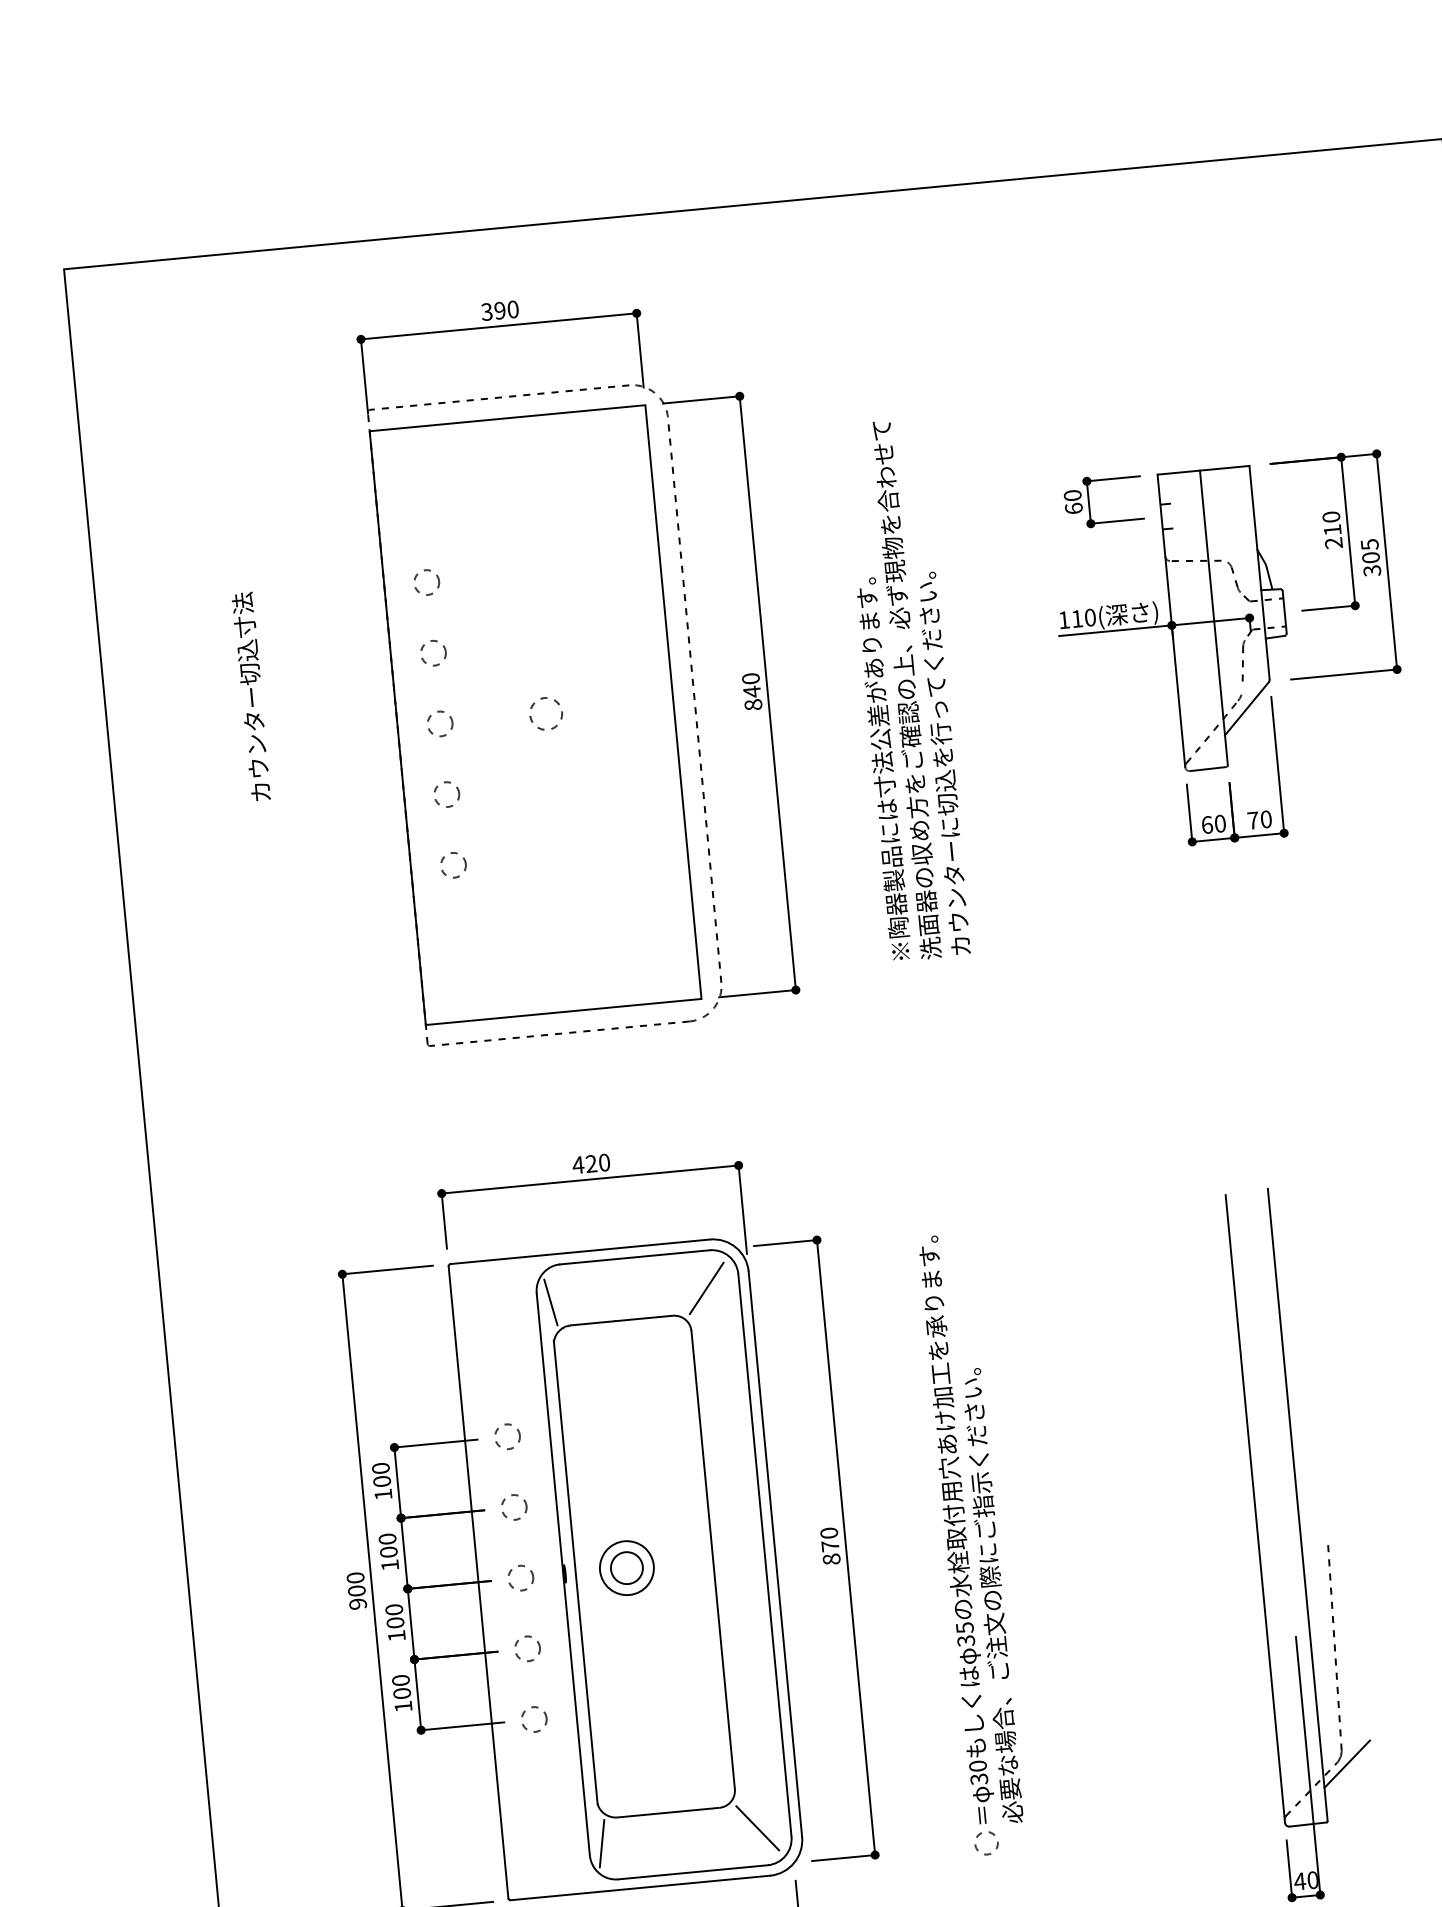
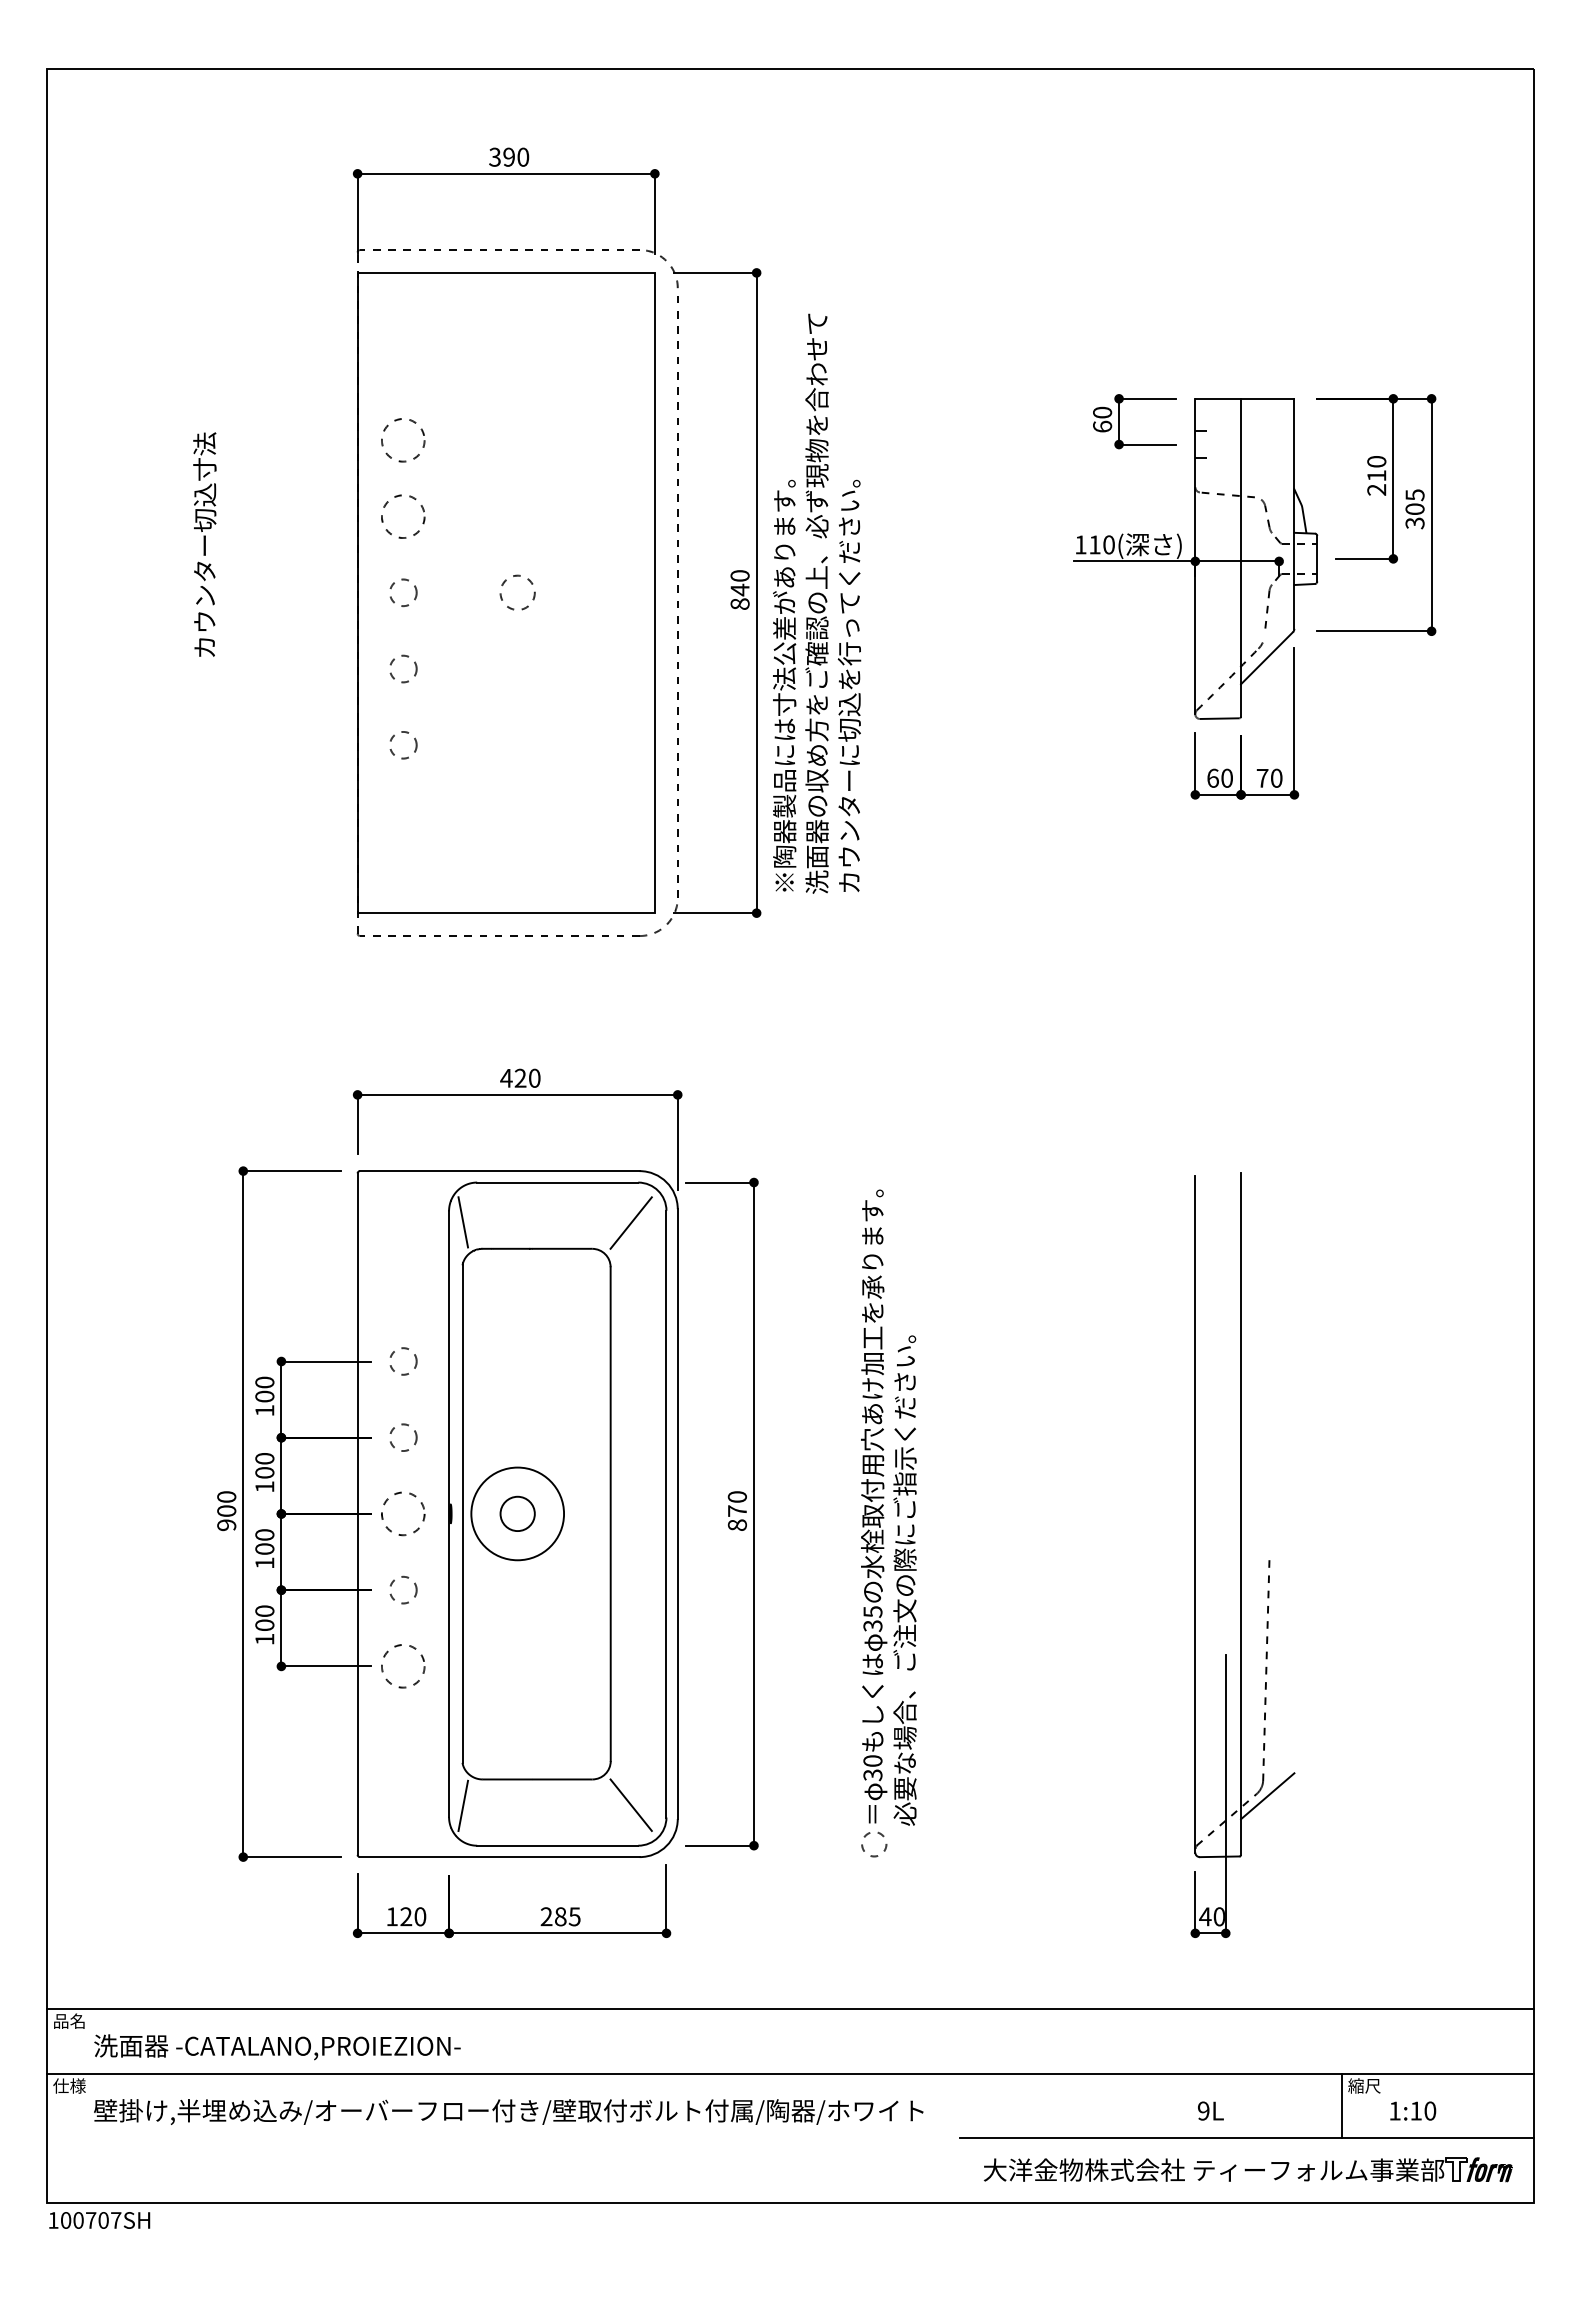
circle: (426, 582) -> (403, 440), size x1.6
circle: (433, 653) -> (403, 516), size x1.6
text: (906, 689) -> (817, 603), moved
circle: (626, 1567) -> (517, 1513), size x1.6
circle: (520, 1577) -> (403, 1513), size x1.6
circle: (534, 1719) -> (403, 1666), size x1.6

